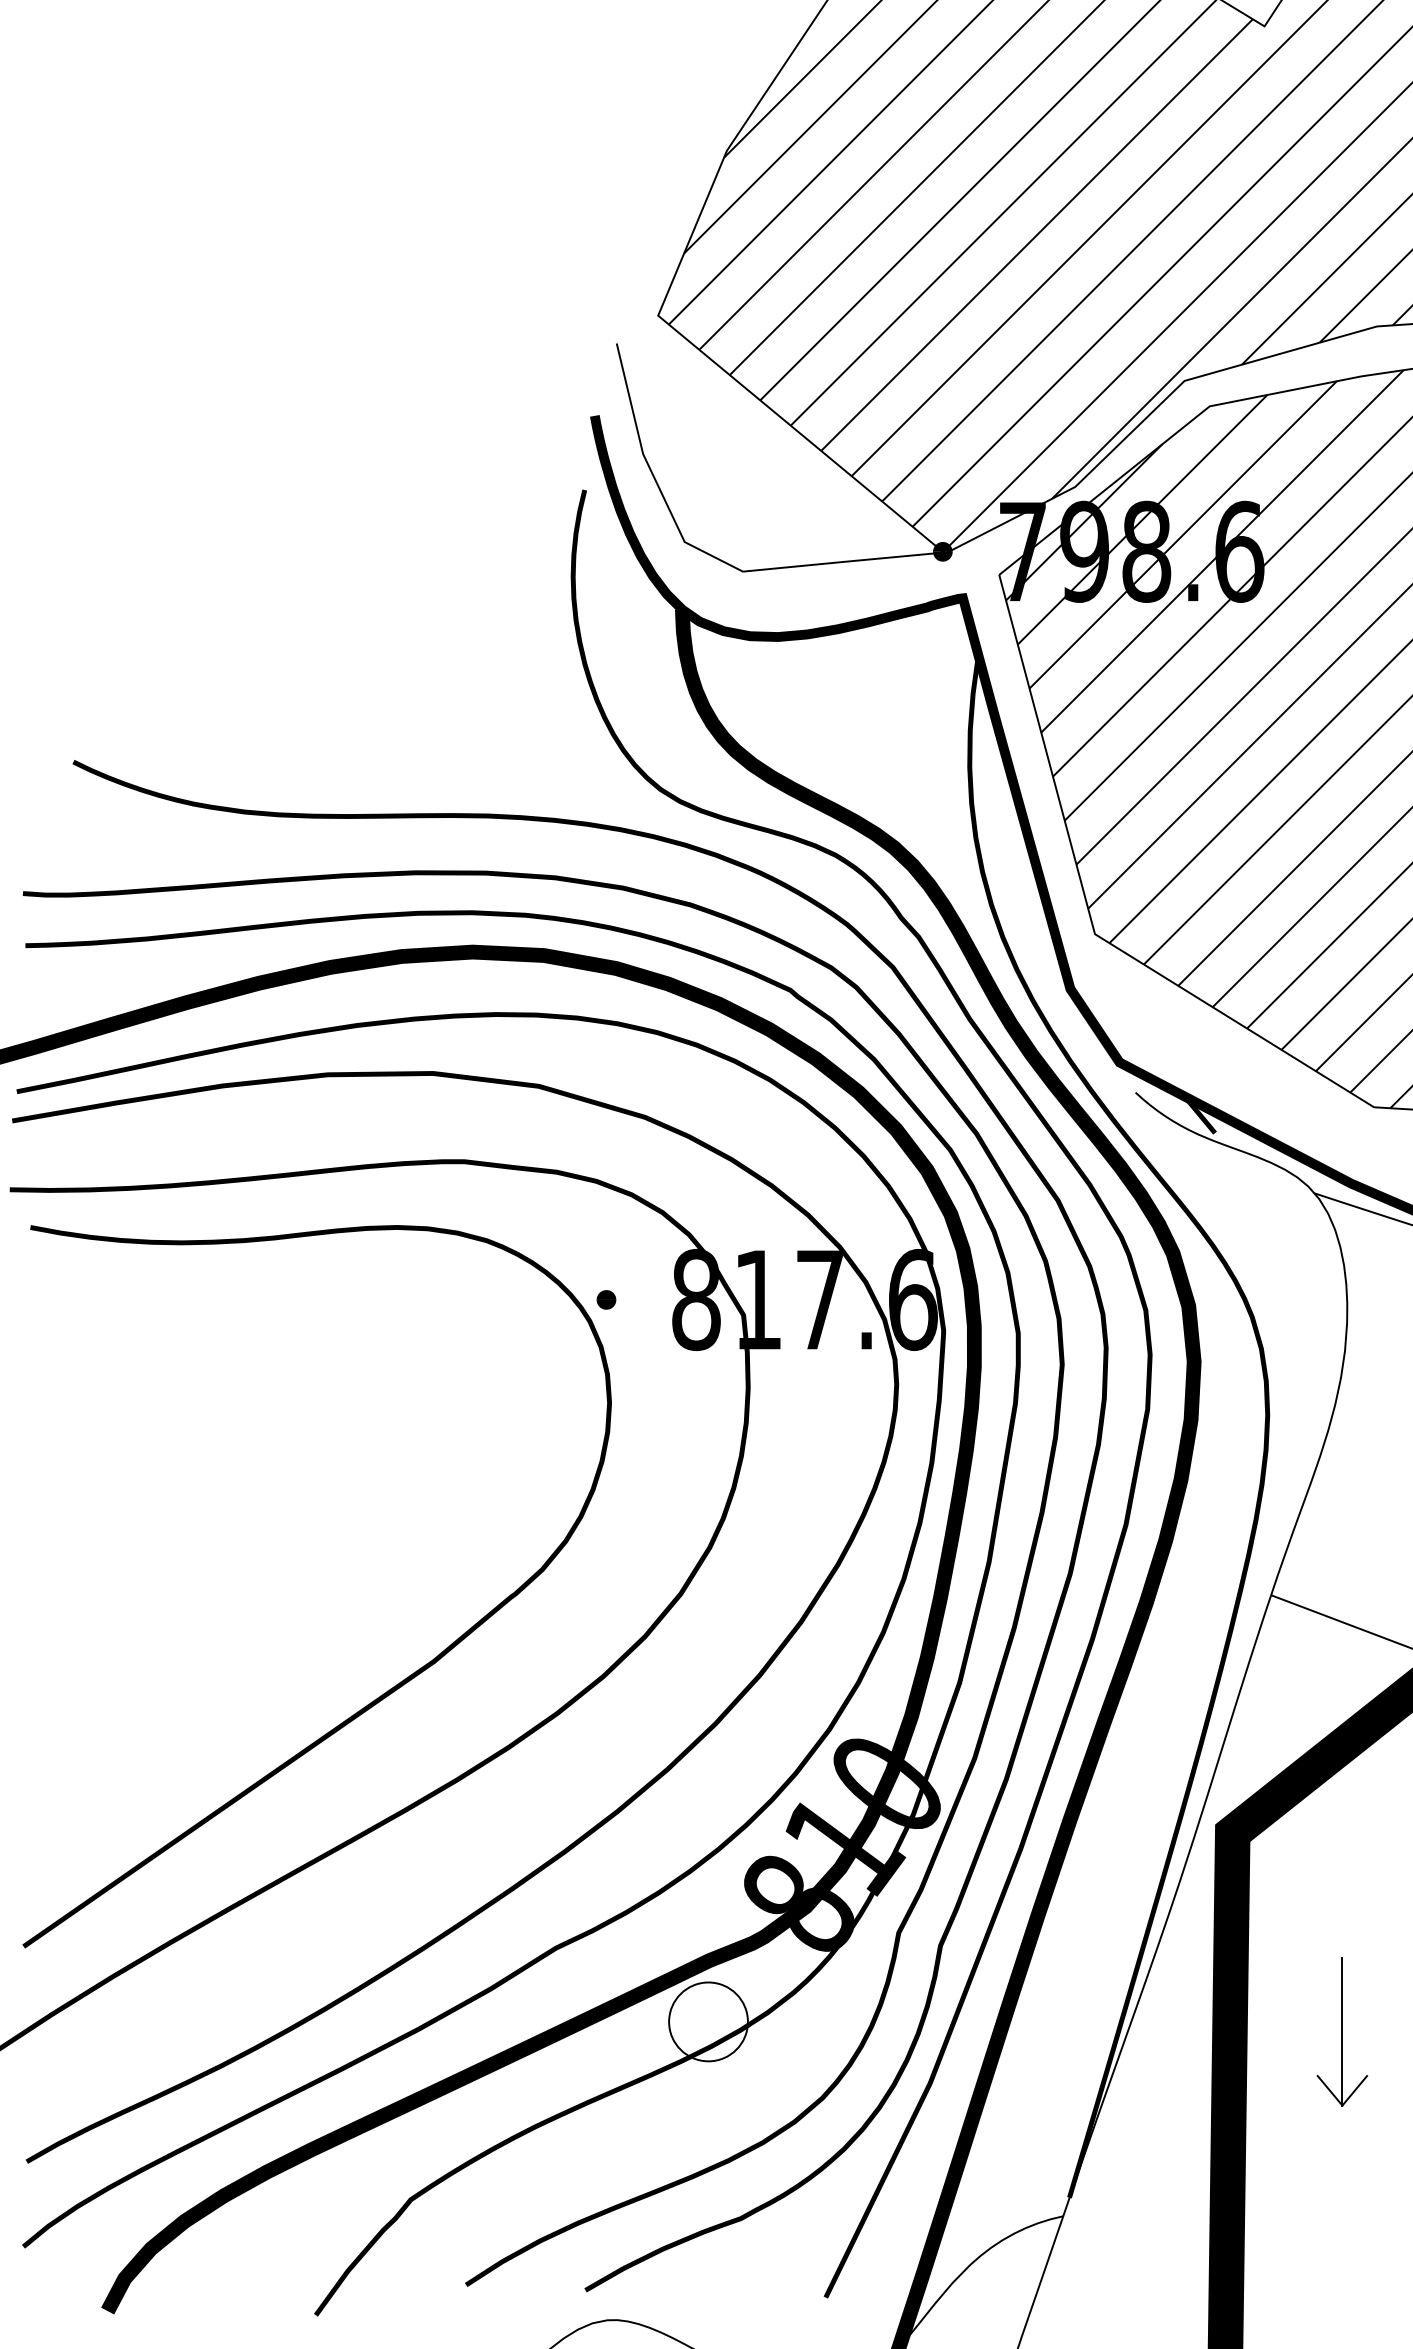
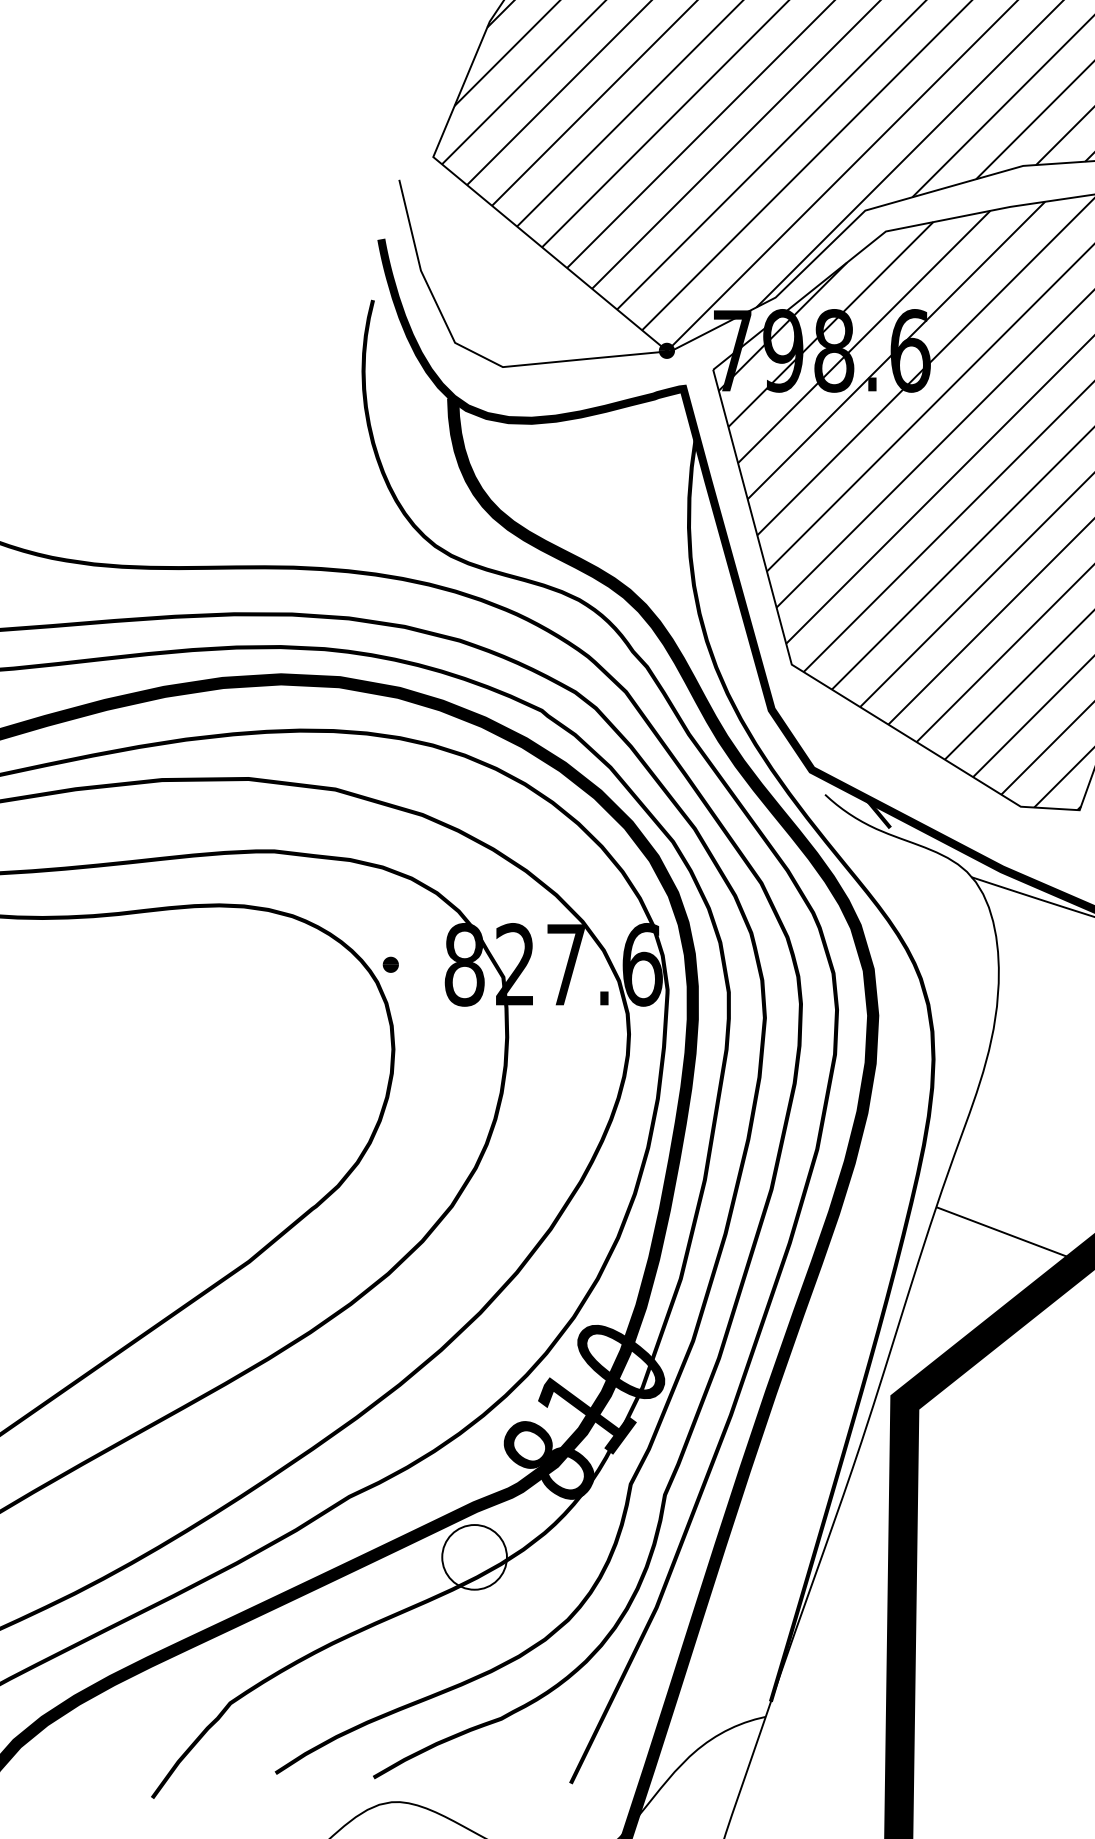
text: (757, 1298) -> (514, 963), 817.6 -> 827.6
part: (1341, 2031) -> (994, 1565), removed

